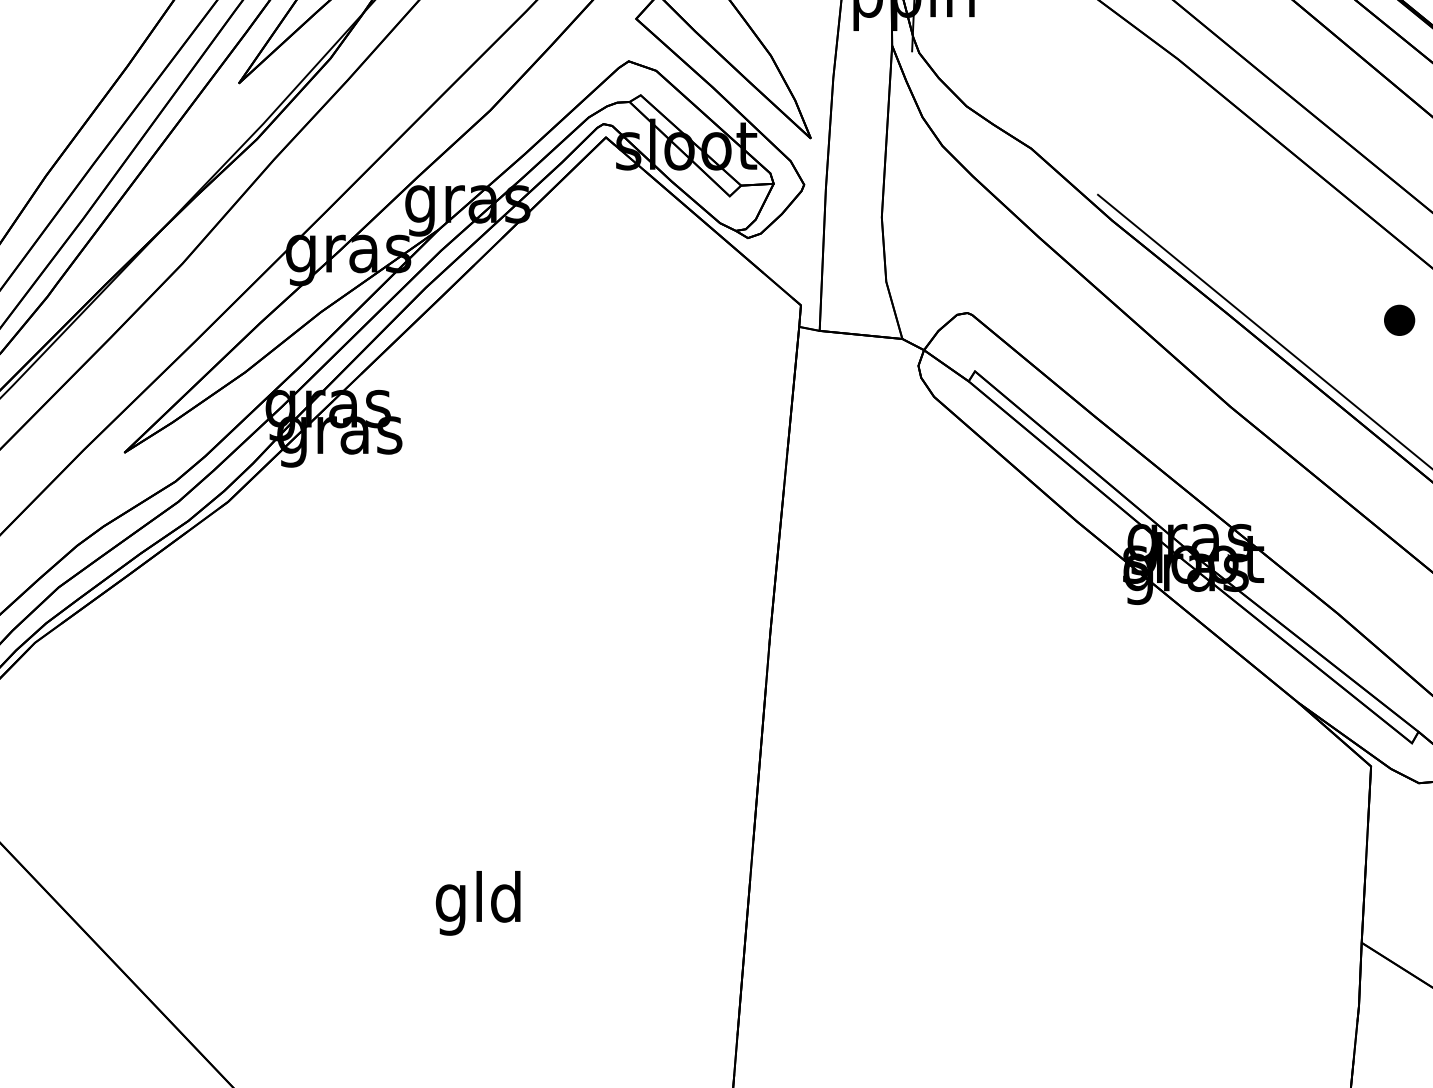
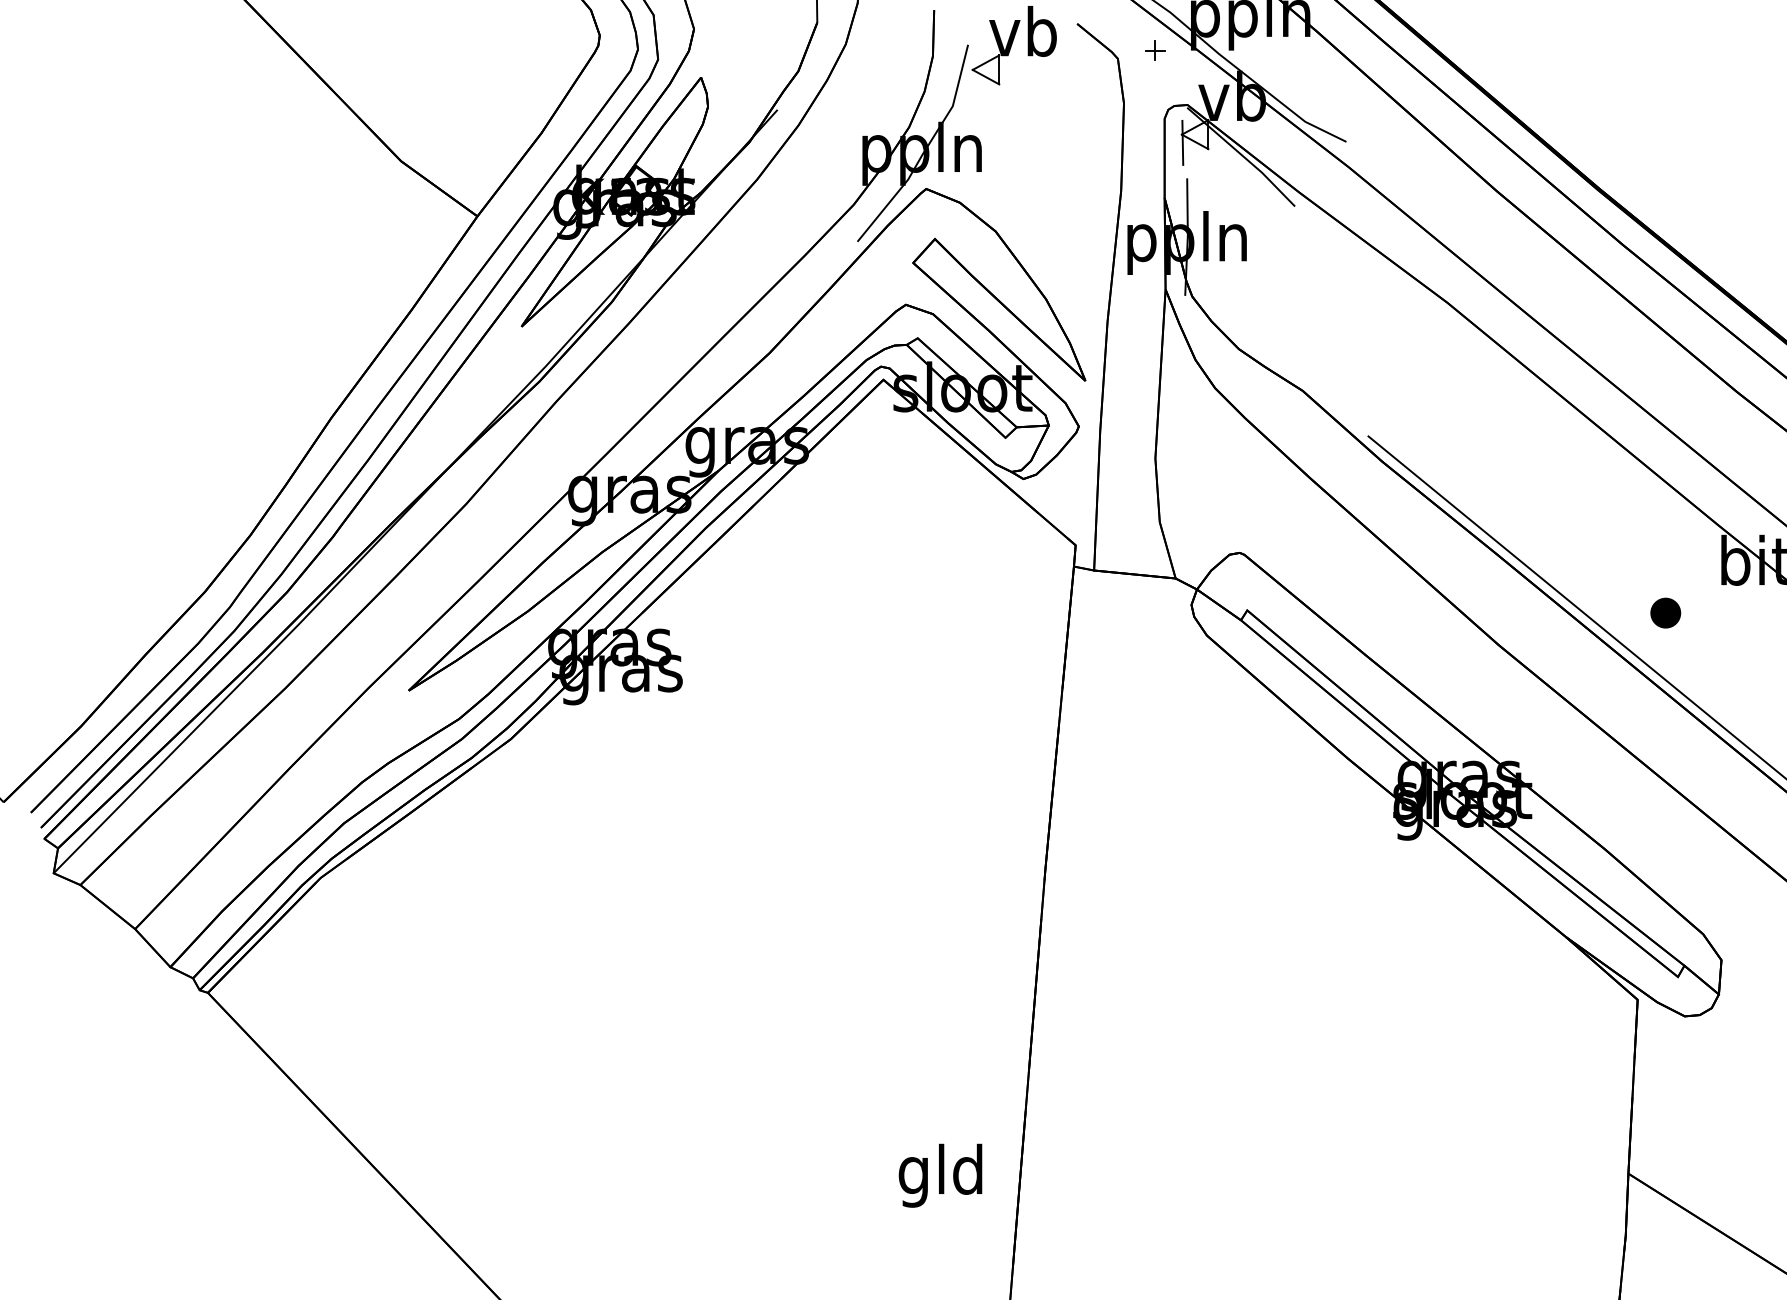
part: (1399, 319) -> (1665, 612), moved
text: (478, 903) -> (940, 1175), moved

